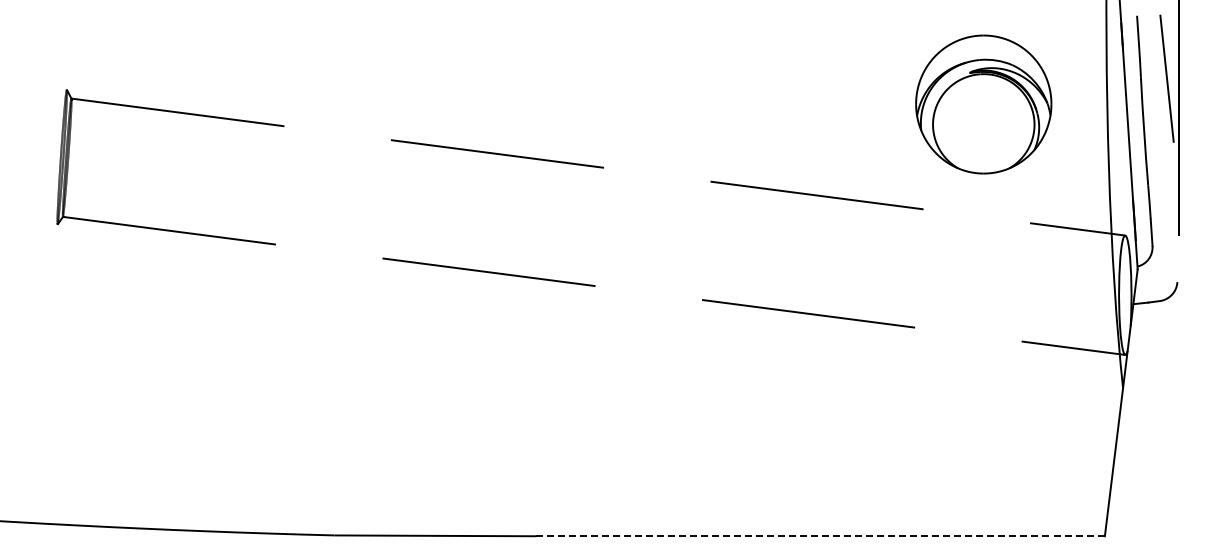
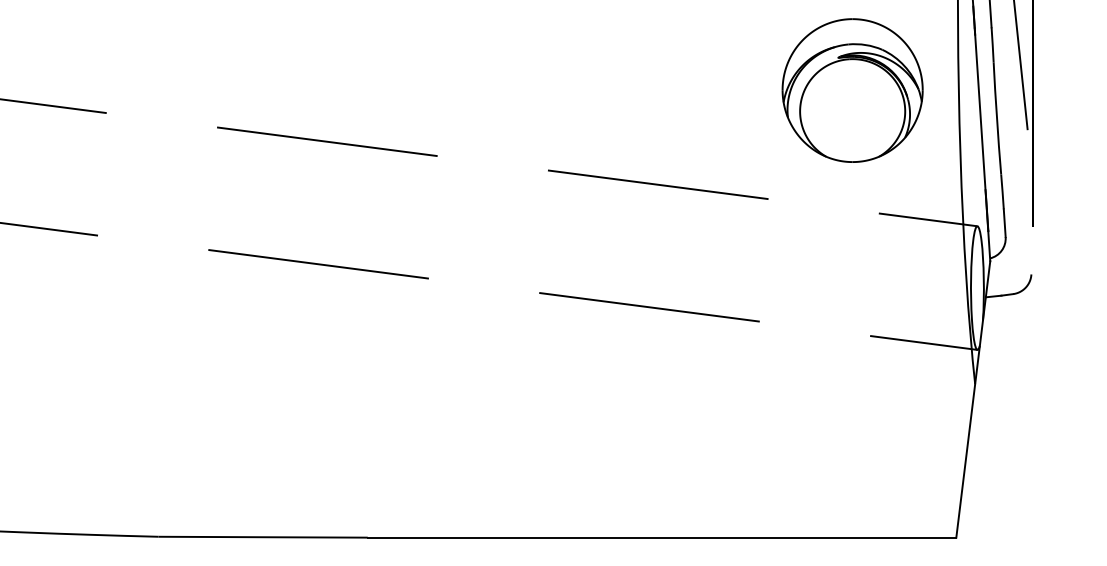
part: (983, 104) -> (852, 90), moved
line: (821, 536) -> (662, 537), dashed -> solid

